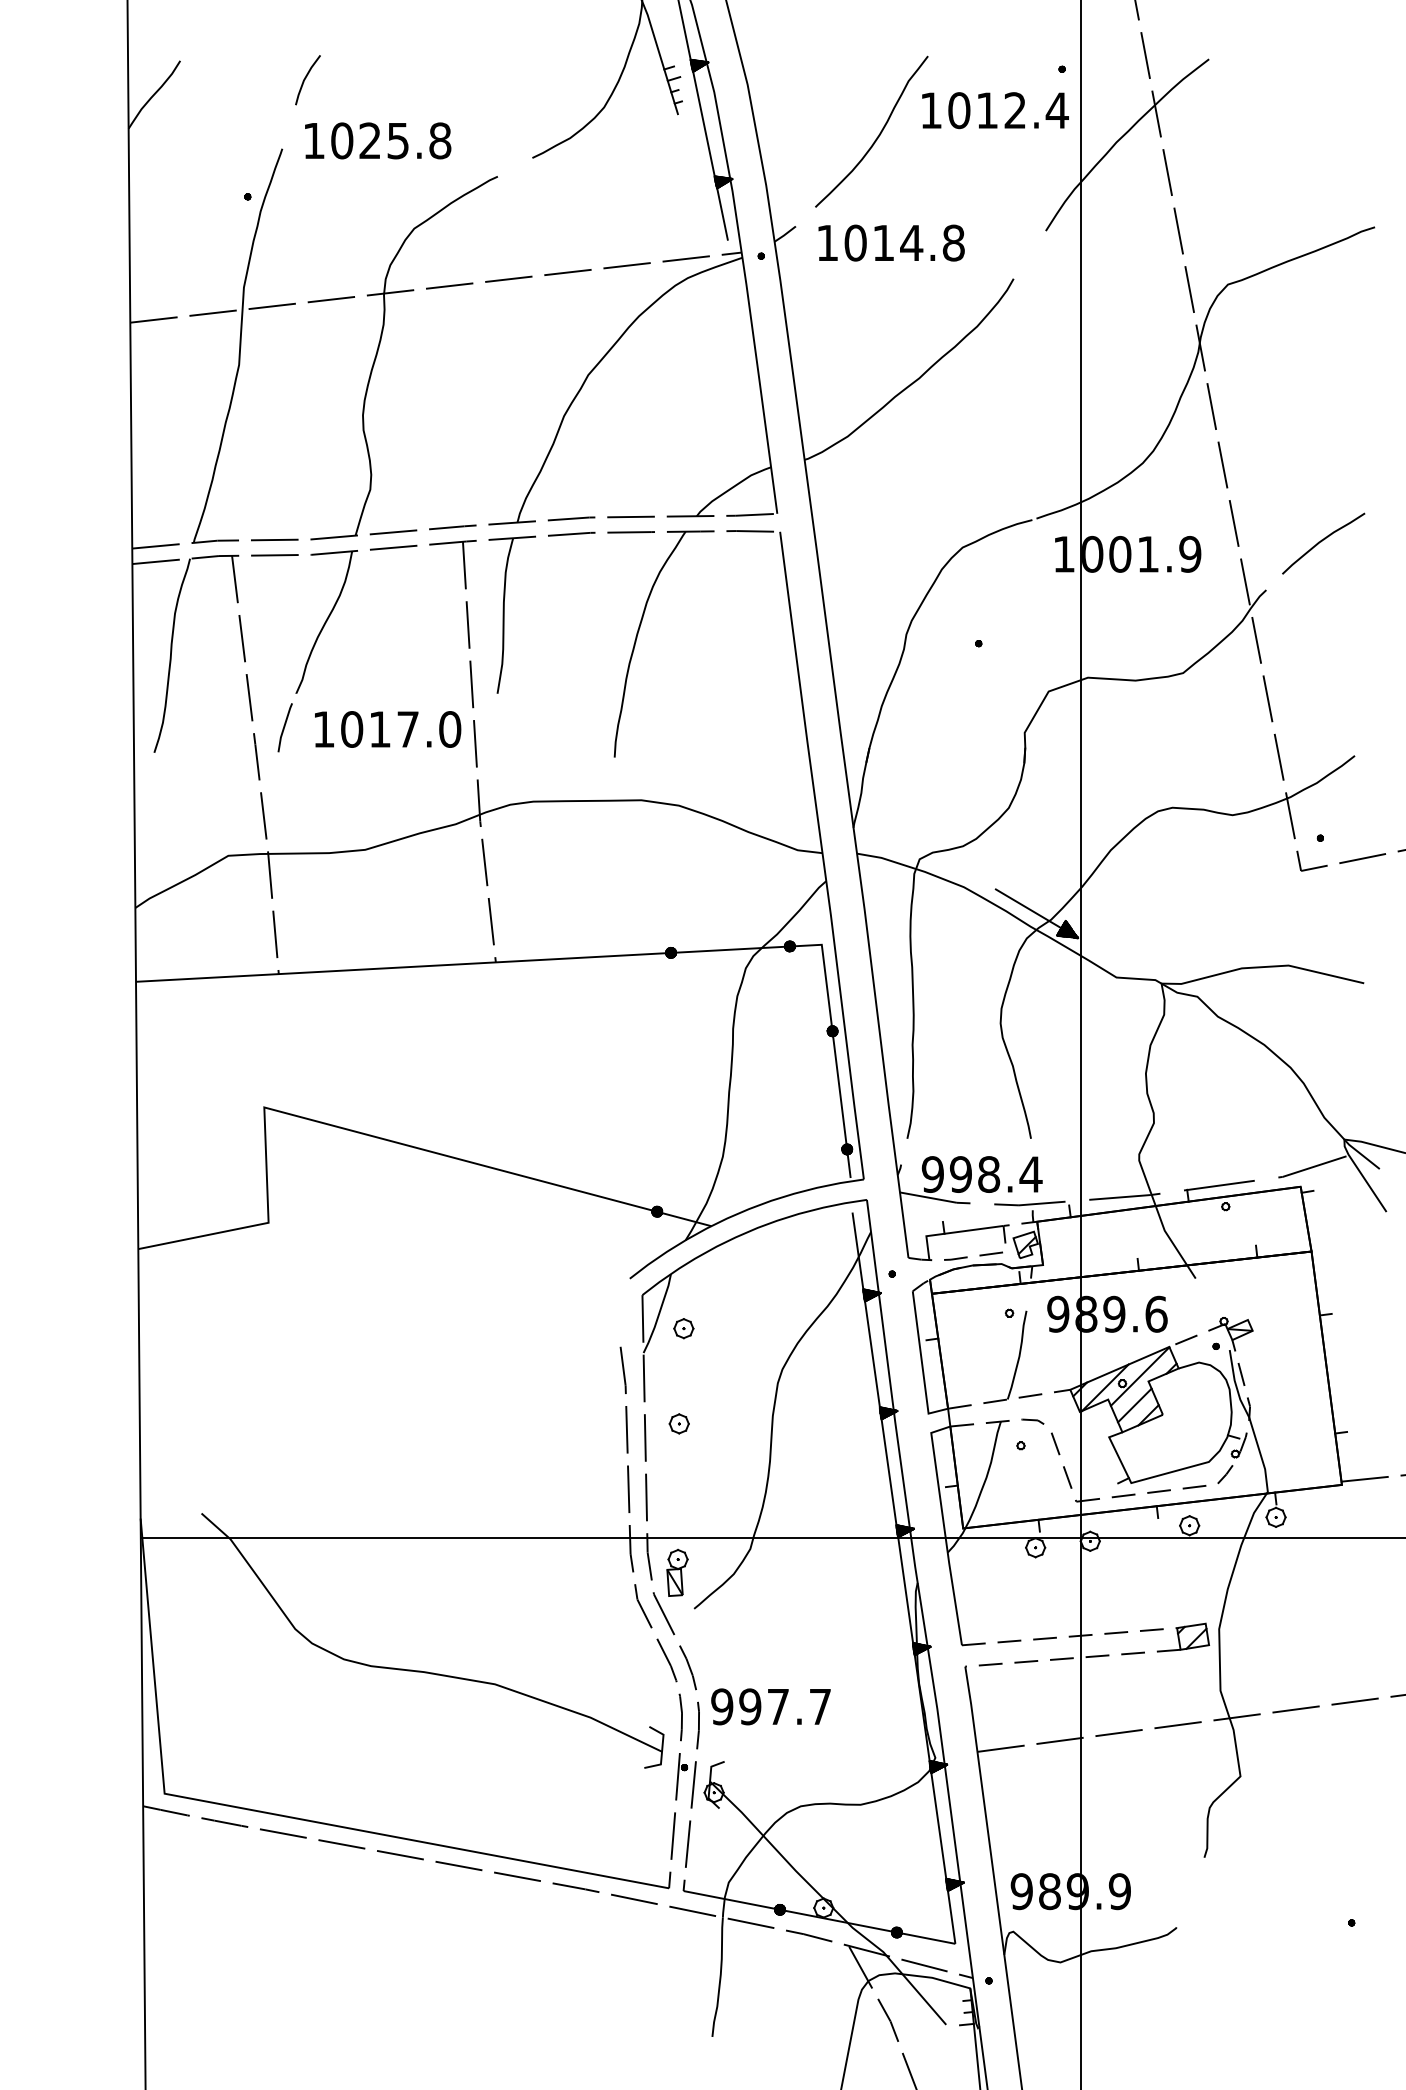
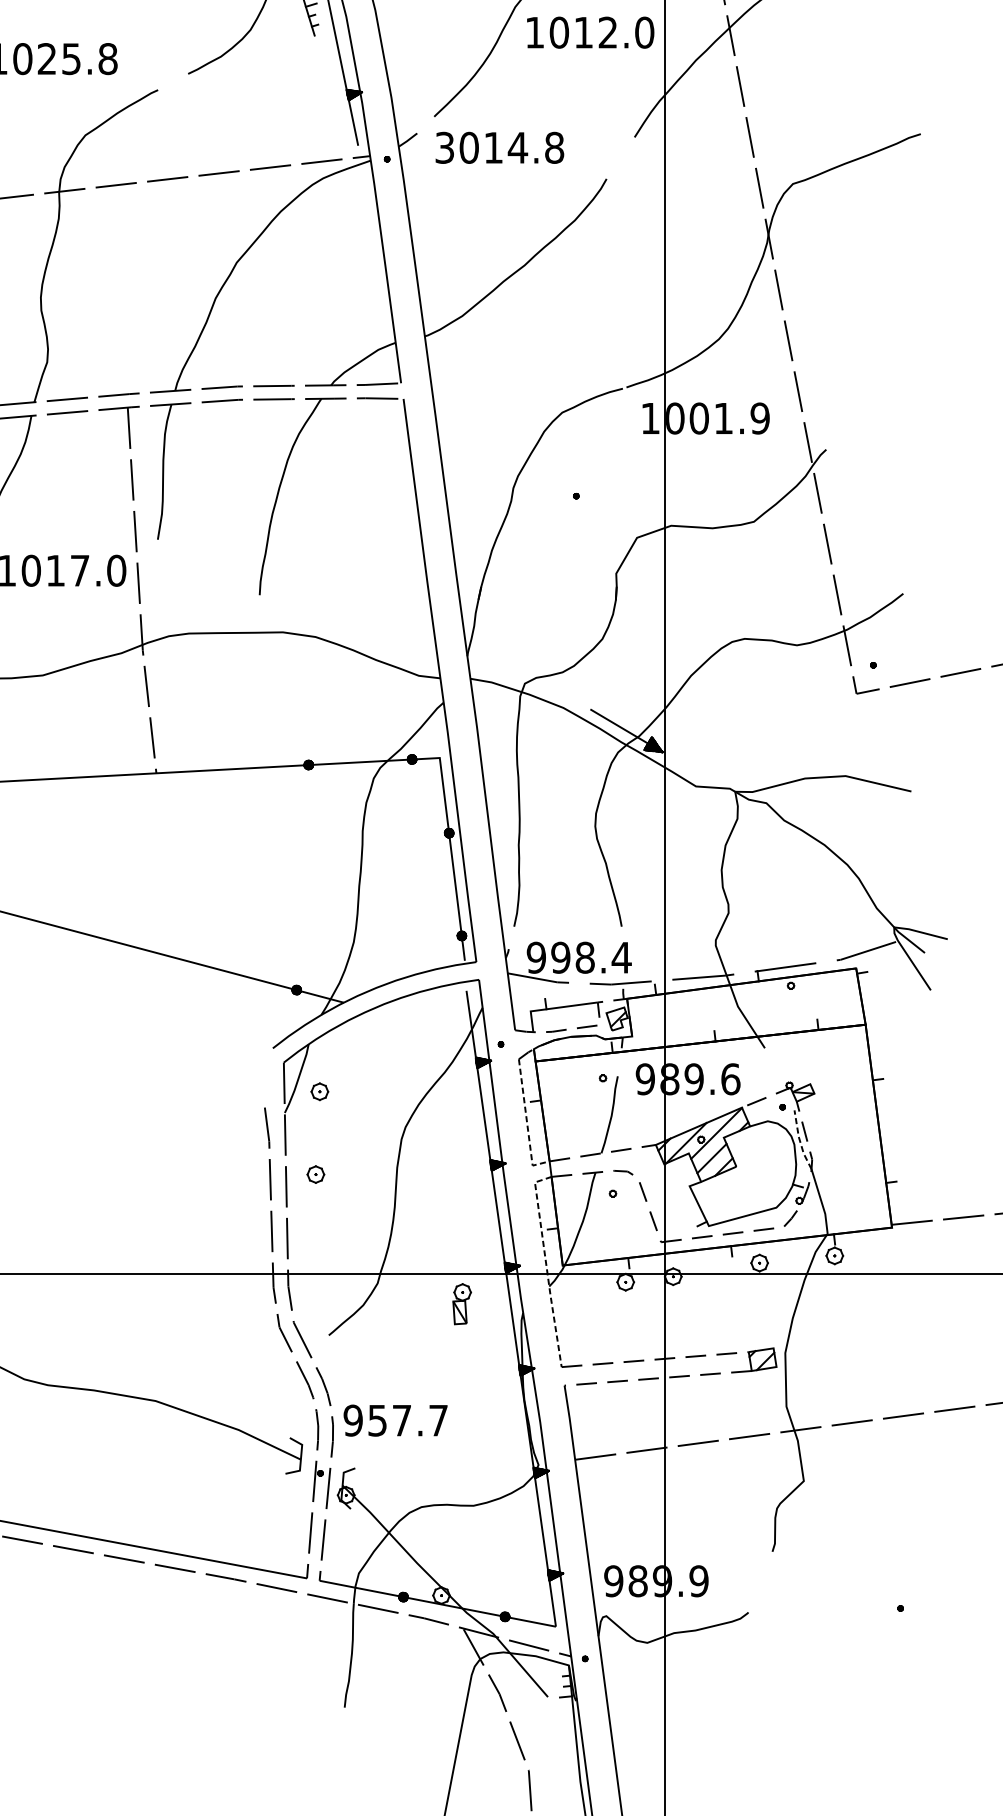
text: (1056, 110) -> (643, 32), 1012.4 -> 1012.0
text: (827, 242) -> (444, 147), 1014.8 -> 3014.8
curve: (1322, 541) -> (875, 407), removed
line: (922, 1363) -> (527, 1122), solid -> dashed
line: (1236, 1385) -> (800, 1141), solid -> dashed
line: (944, 1528) -> (546, 1265), solid -> dashed
part: (677, 1572) -> (462, 1303), moved
text: (750, 1706) -> (377, 1420), 997.7 -> 957.7

